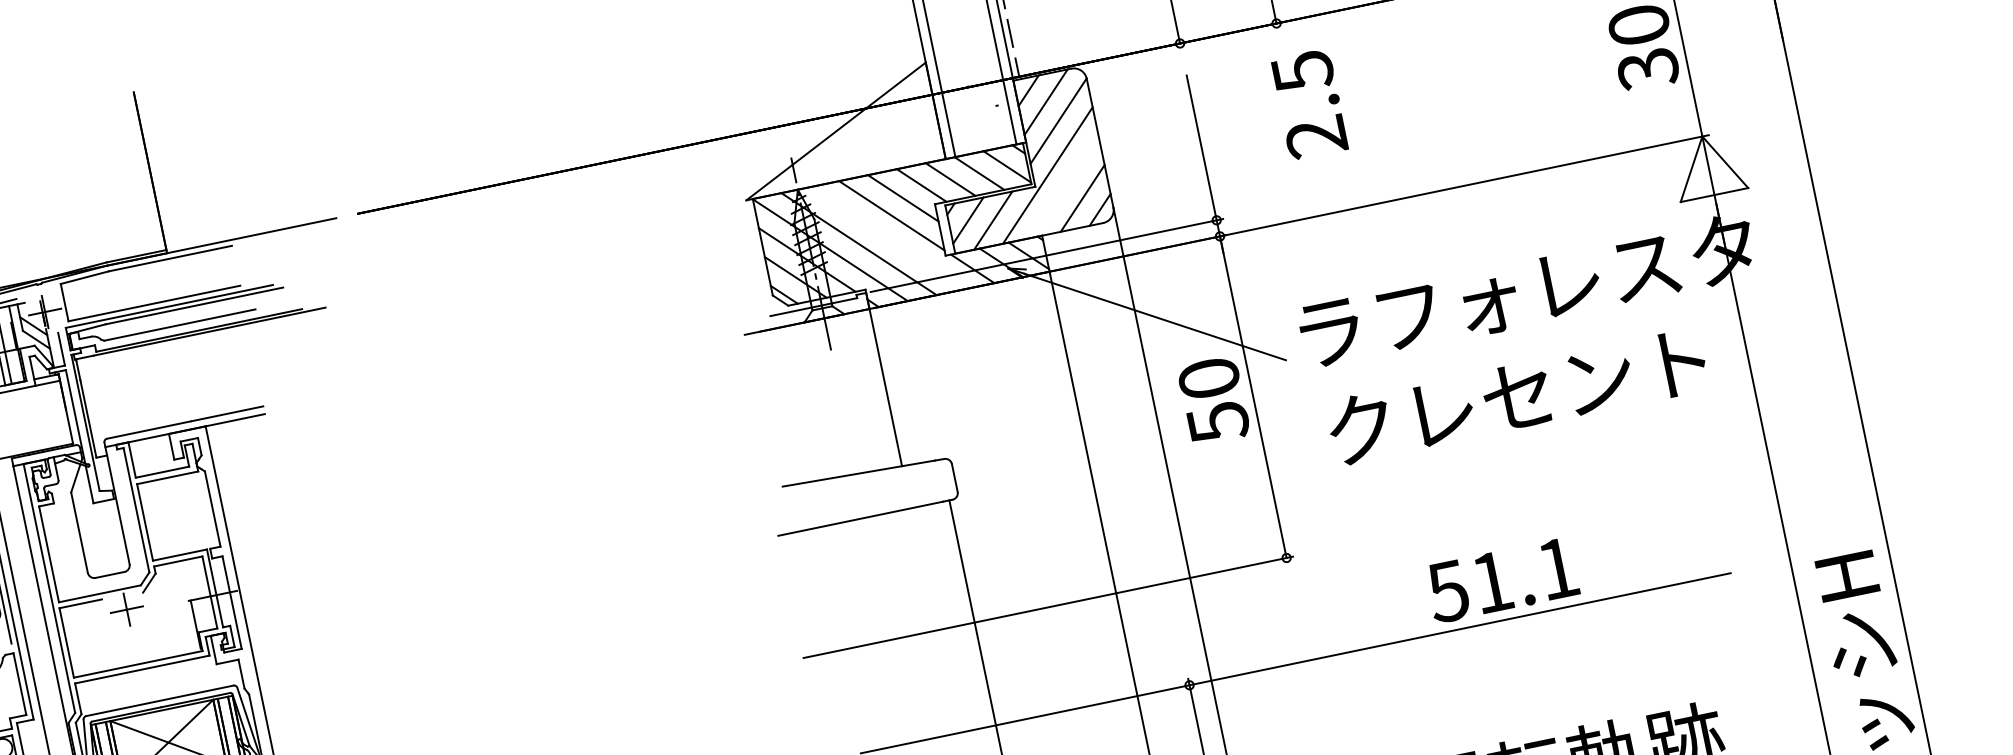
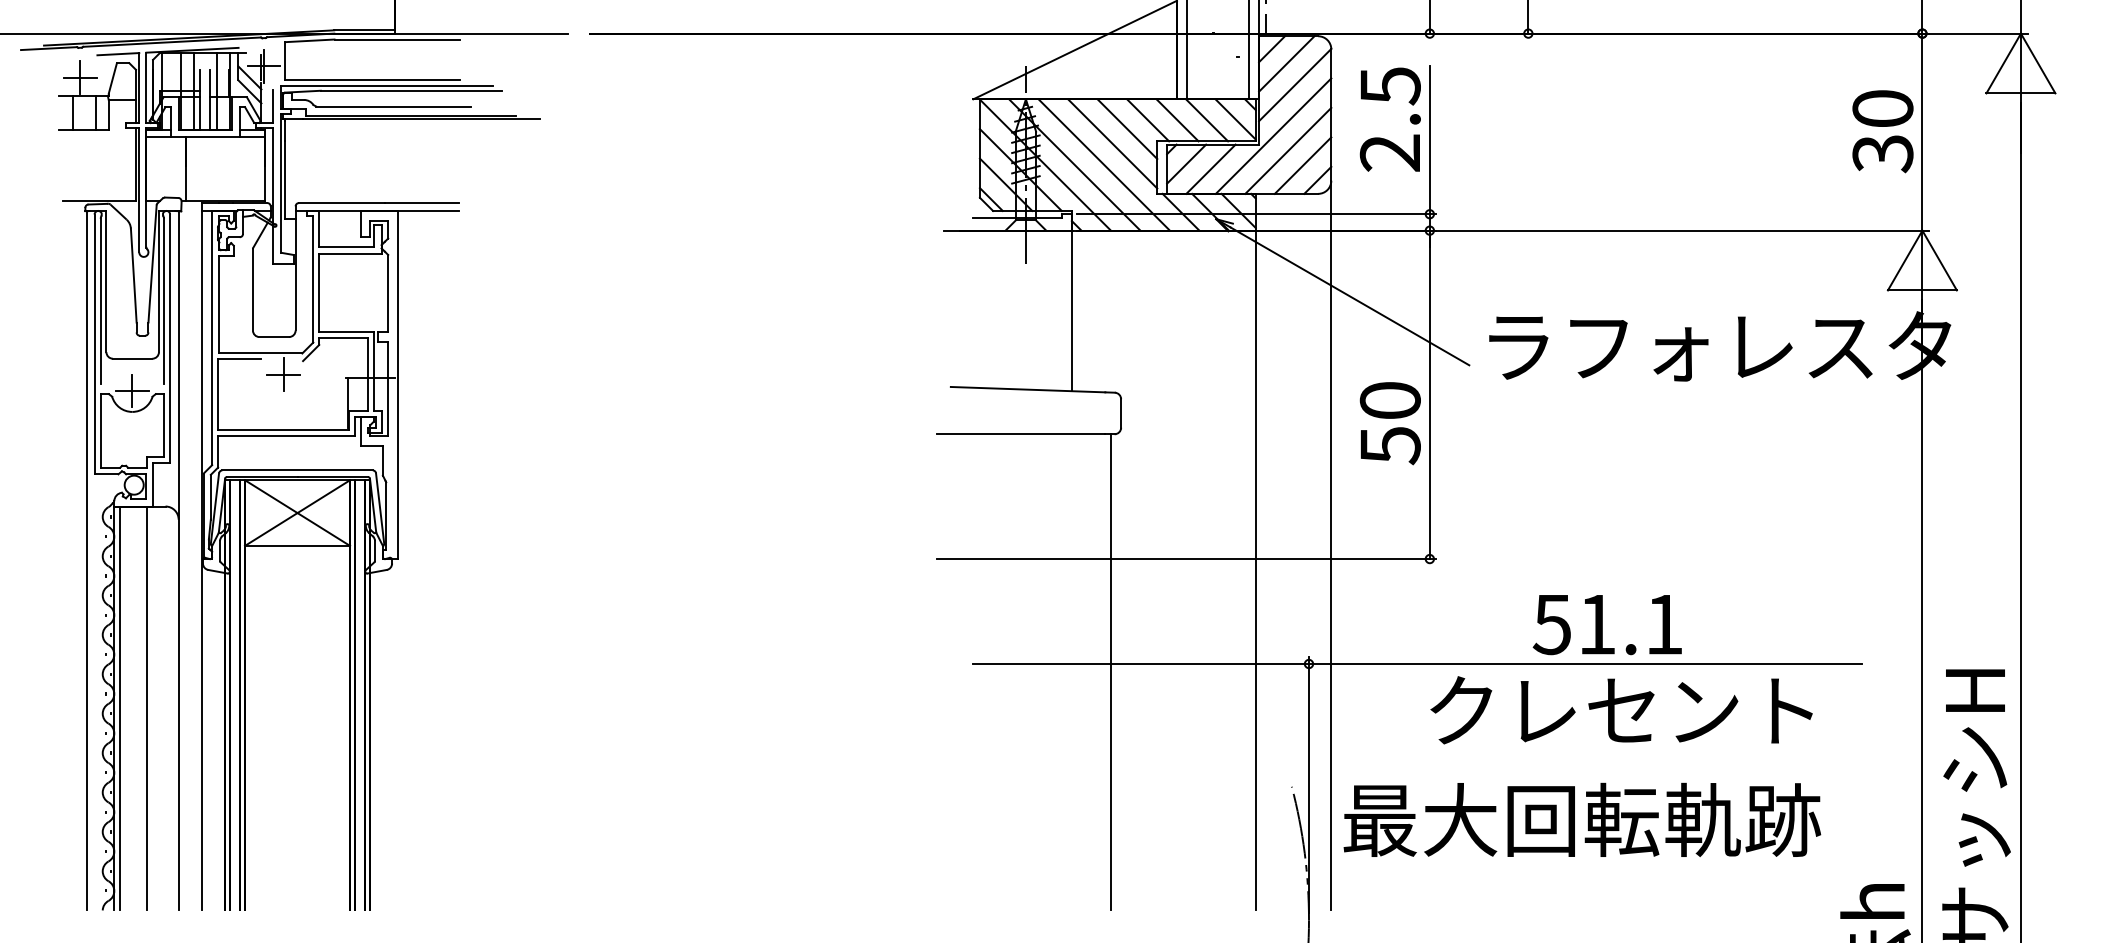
text: (1308, 104) -> (1389, 119), moved
line: (1065, 186) -> (1288, 150), added
line: (887, 237) -> (1103, 164), added
text: (1517, 396) -> (1621, 710), moved
text: (1212, 401) -> (1389, 423), moved
text: (1501, 581) -> (1606, 625), moved

